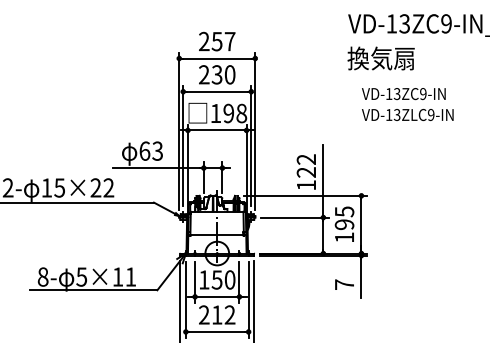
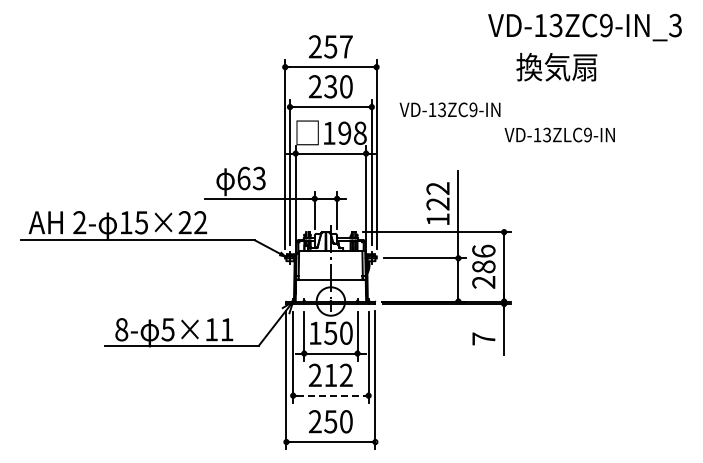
text: (380, 58) -> (556, 67), moved
text: (403, 93) -> (449, 109), moved
text: (344, 224) -> (483, 266), 195 -> 286
line: (217, 331) -> (331, 395), solid -> dashed

